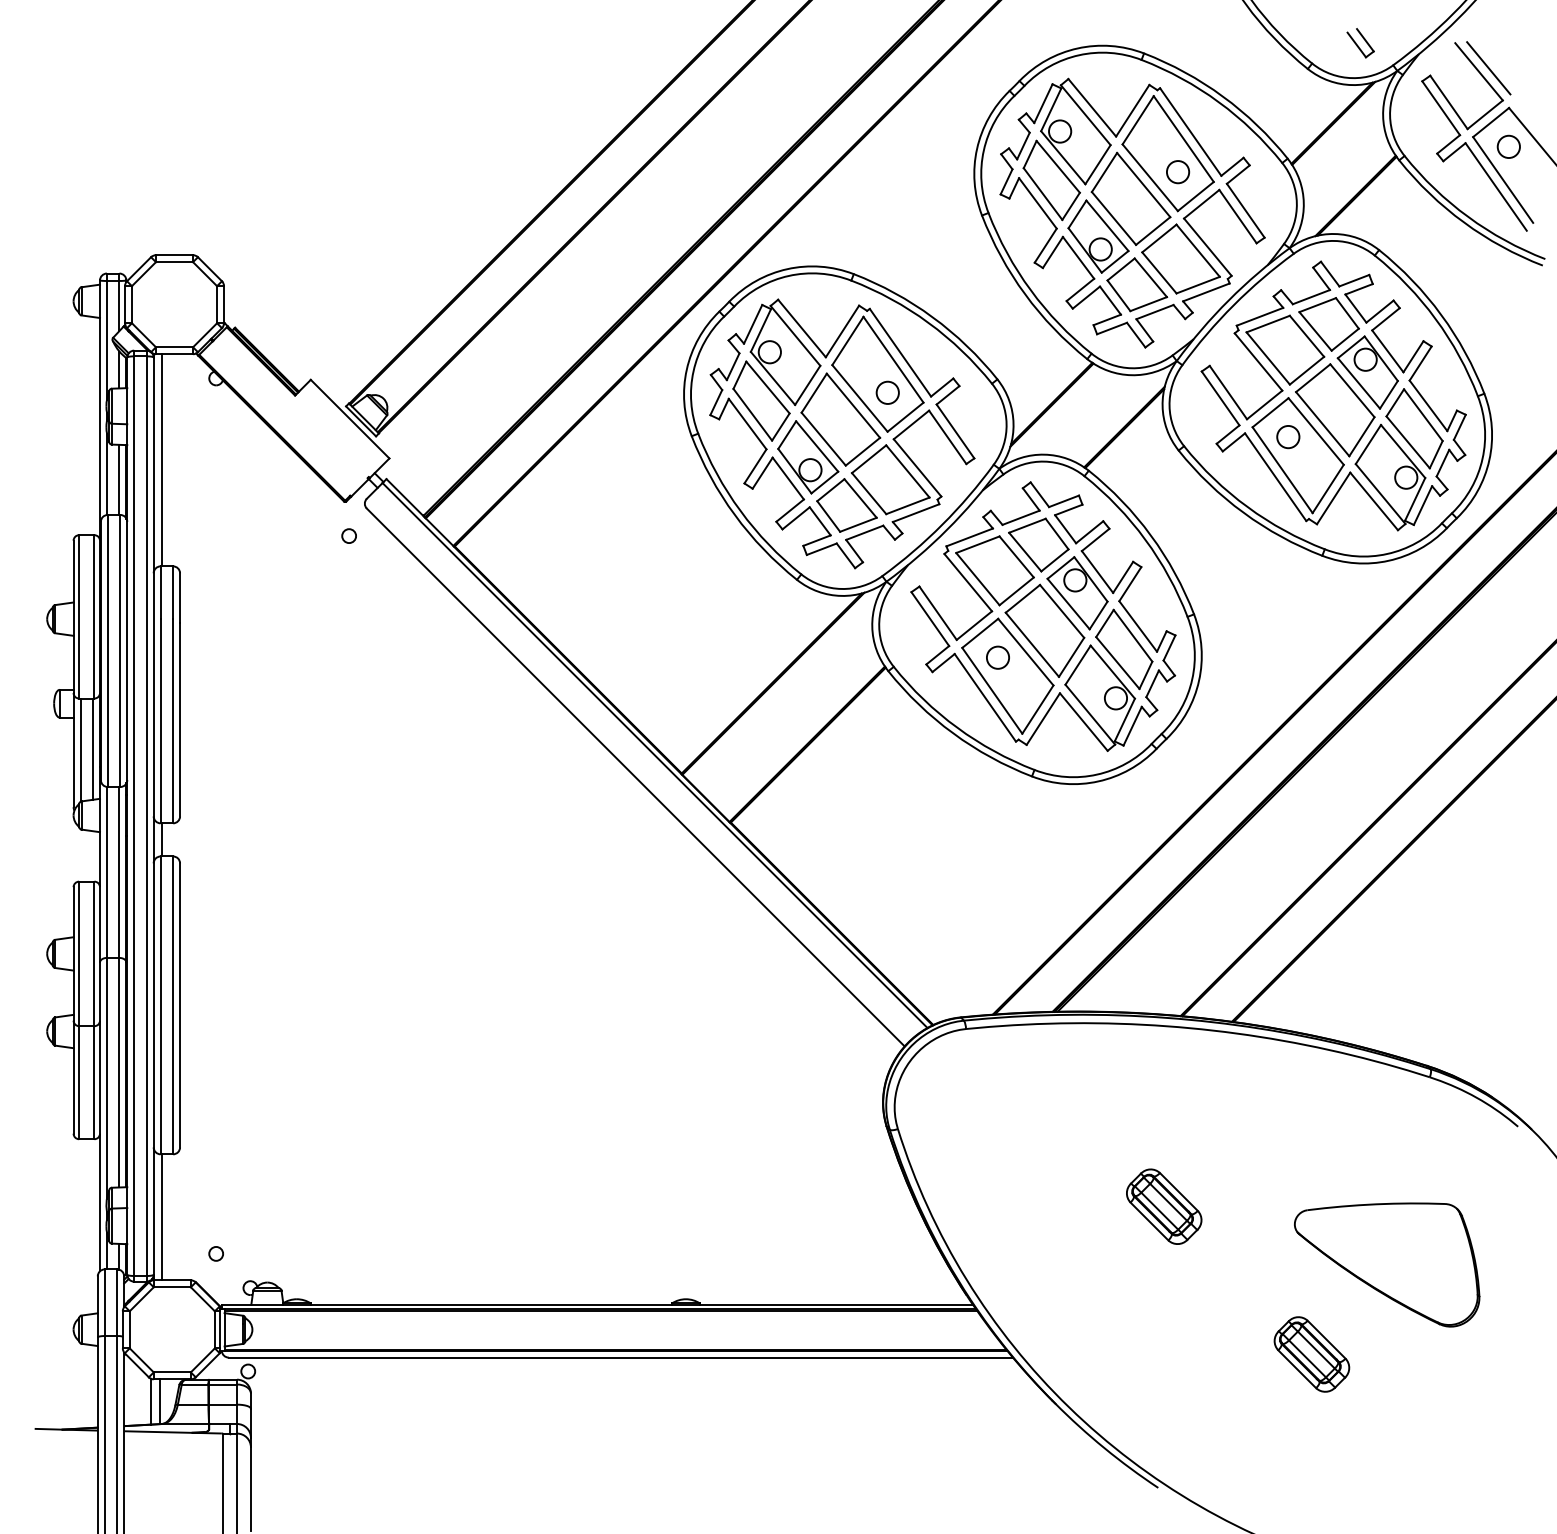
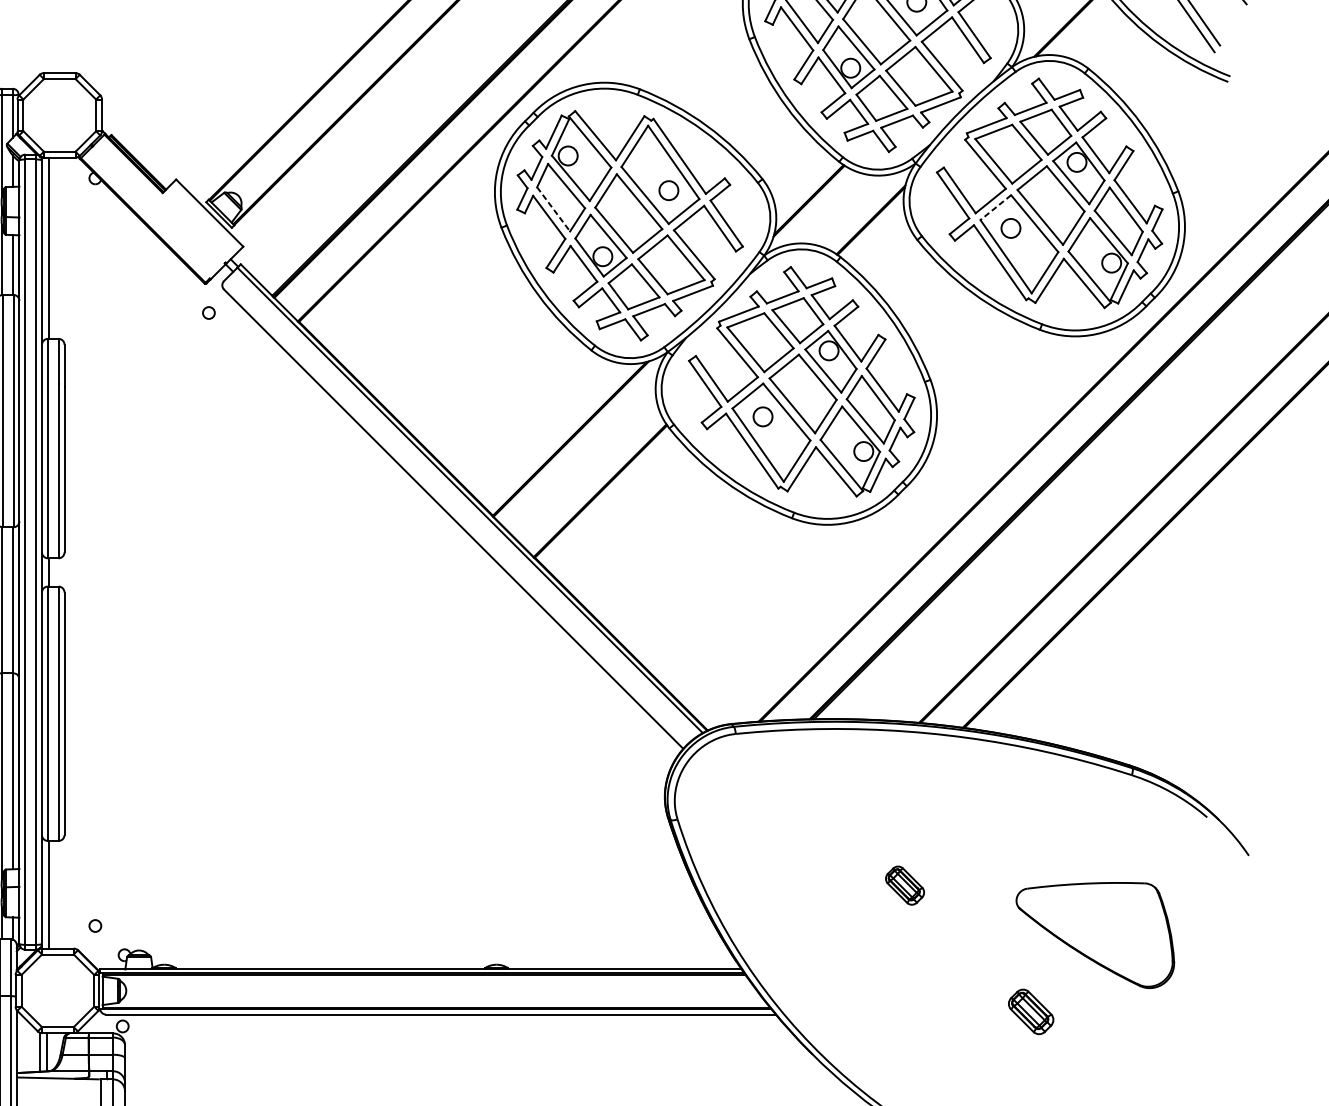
line: (1270, 413) -> (995, 208), solid -> dashed
line: (753, 415) -> (554, 210), solid -> dashed
part: (1164, 1206) -> (905, 885), size x0.6
part: (1311, 1354) -> (1030, 1011), size x0.7

